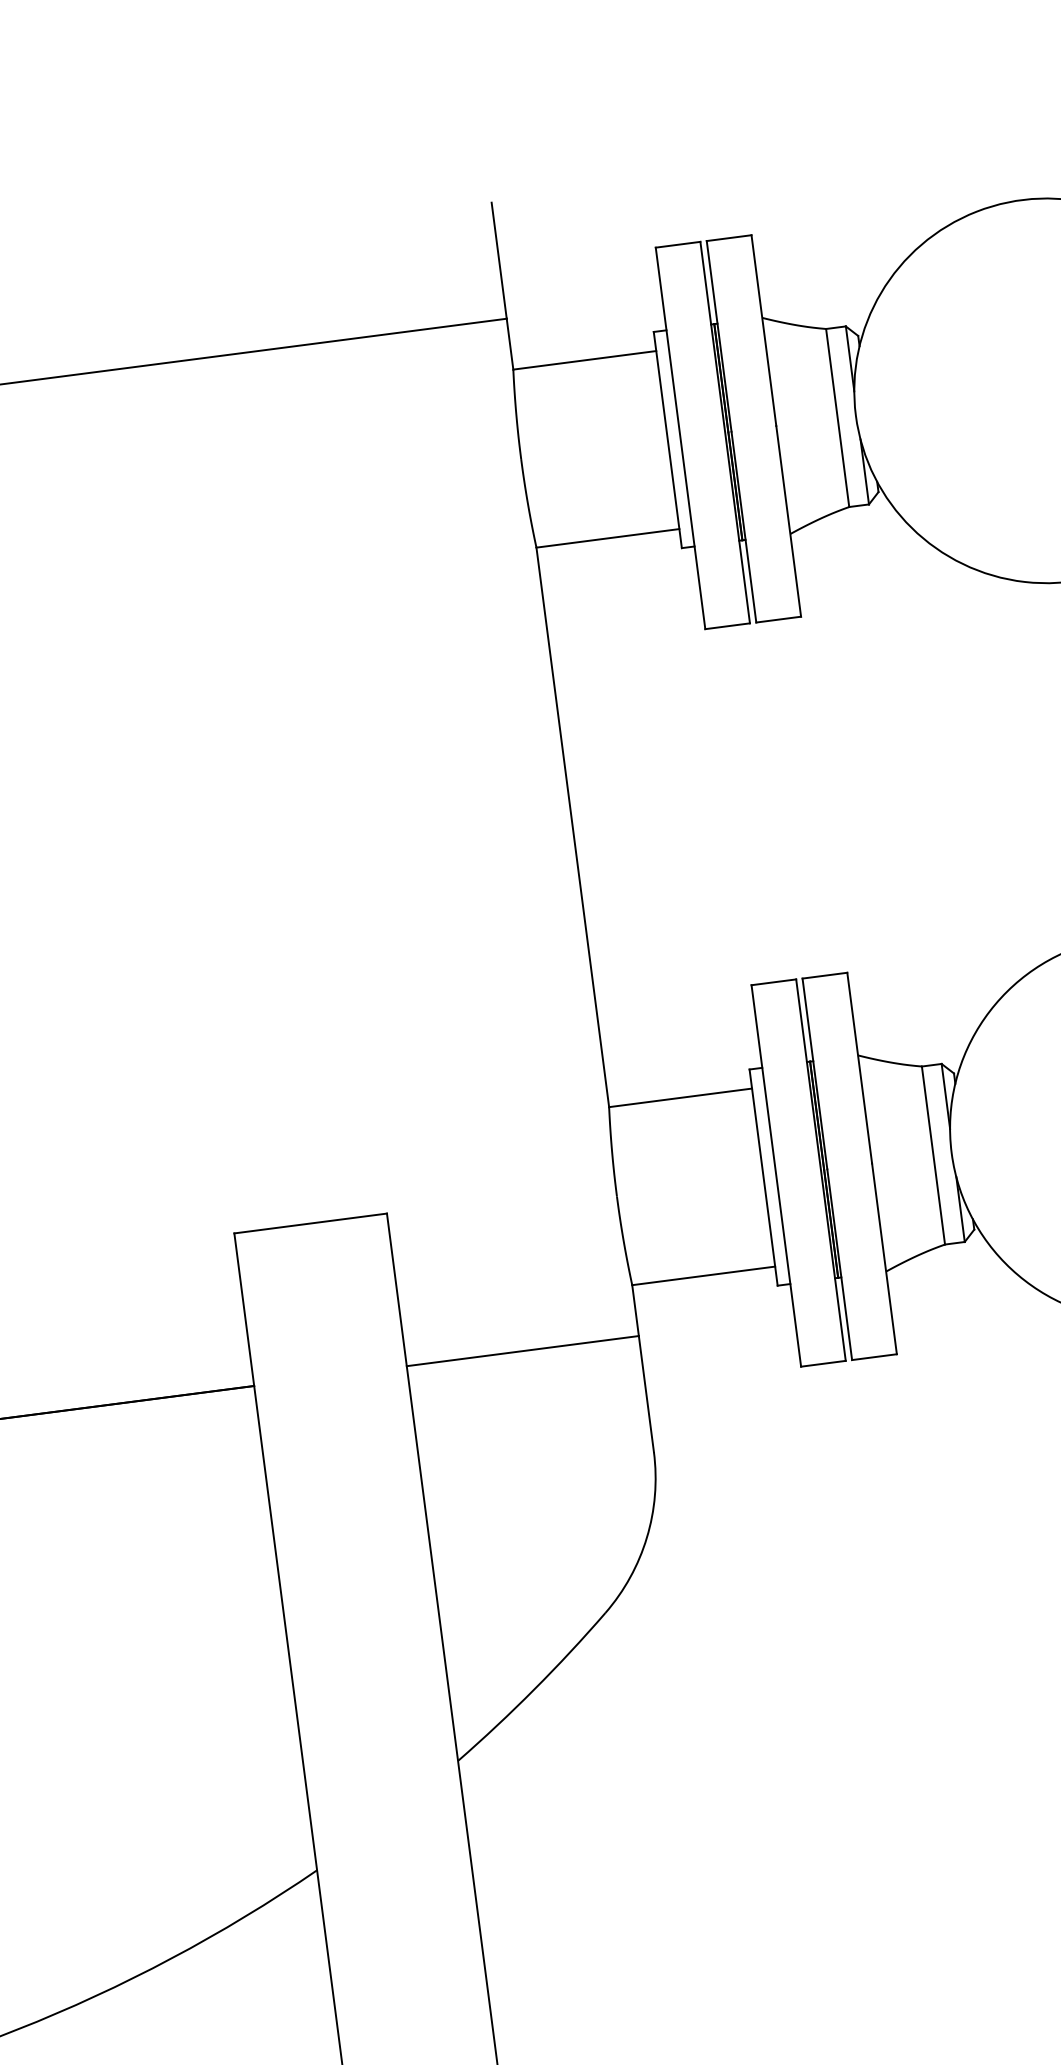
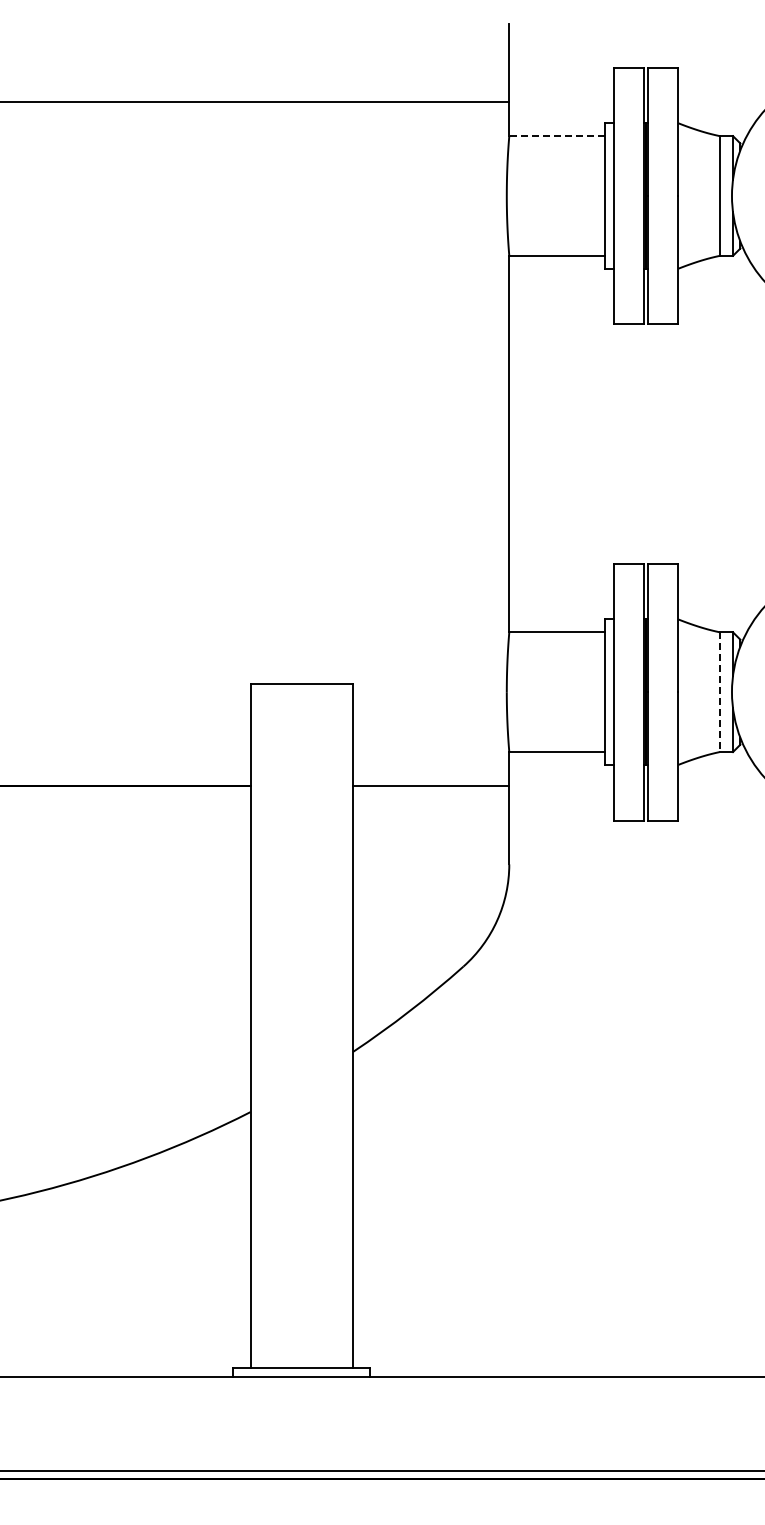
line: (583, 361) -> (556, 136), solid -> dashed
line: (933, 1156) -> (719, 692), solid -> dashed

